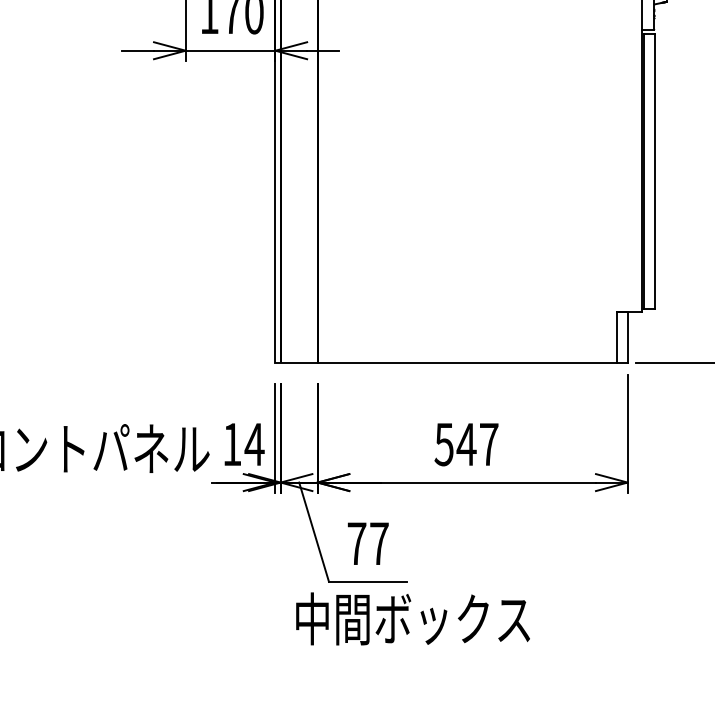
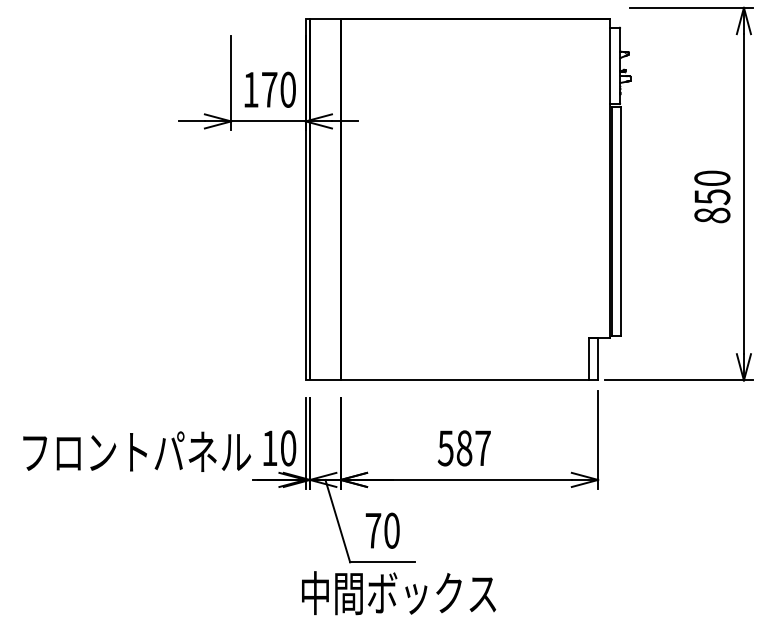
text: (254, 444) -> (288, 448), 14 -> 10
text: (466, 444) -> (464, 448), 547 -> 587
text: (378, 543) -> (391, 530), 77 -> 70
text: (413, 619) -> (399, 593), moved

